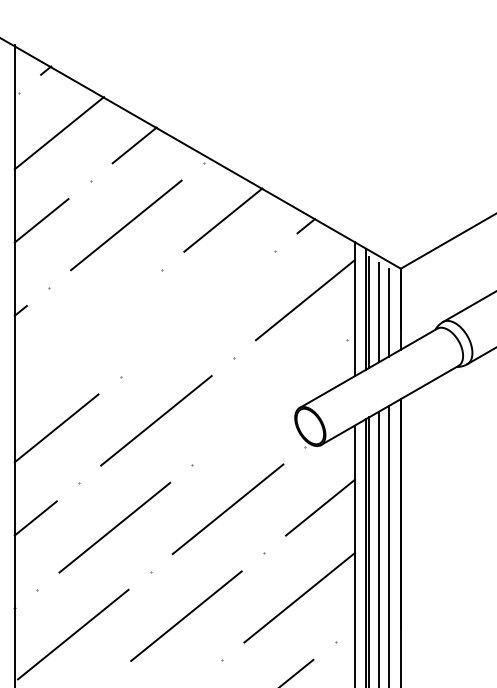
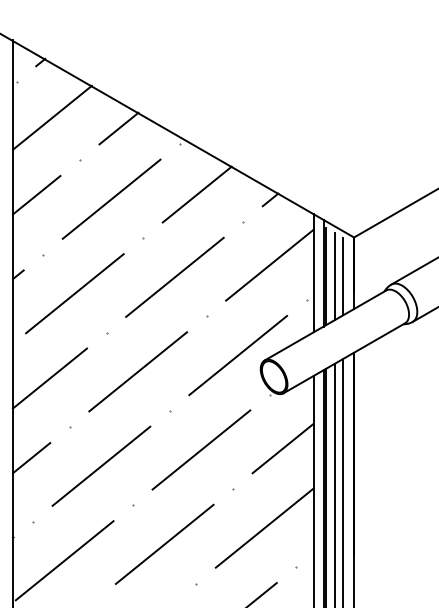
line: (197, 312) -> (174, 276), added
line: (84, 332) -> (74, 293), added
line: (270, 402) -> (238, 355), added

